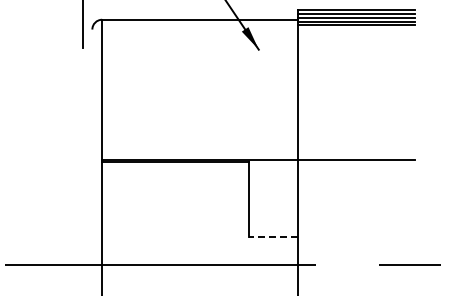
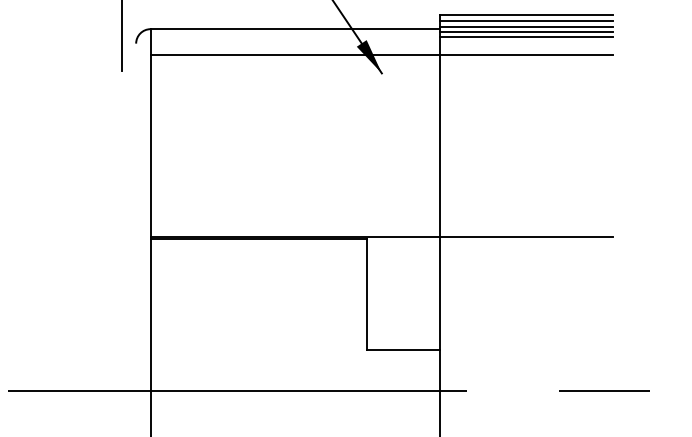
line: (258, 37) -> (381, 55), added
line: (273, 237) -> (403, 350), dashed -> solid

